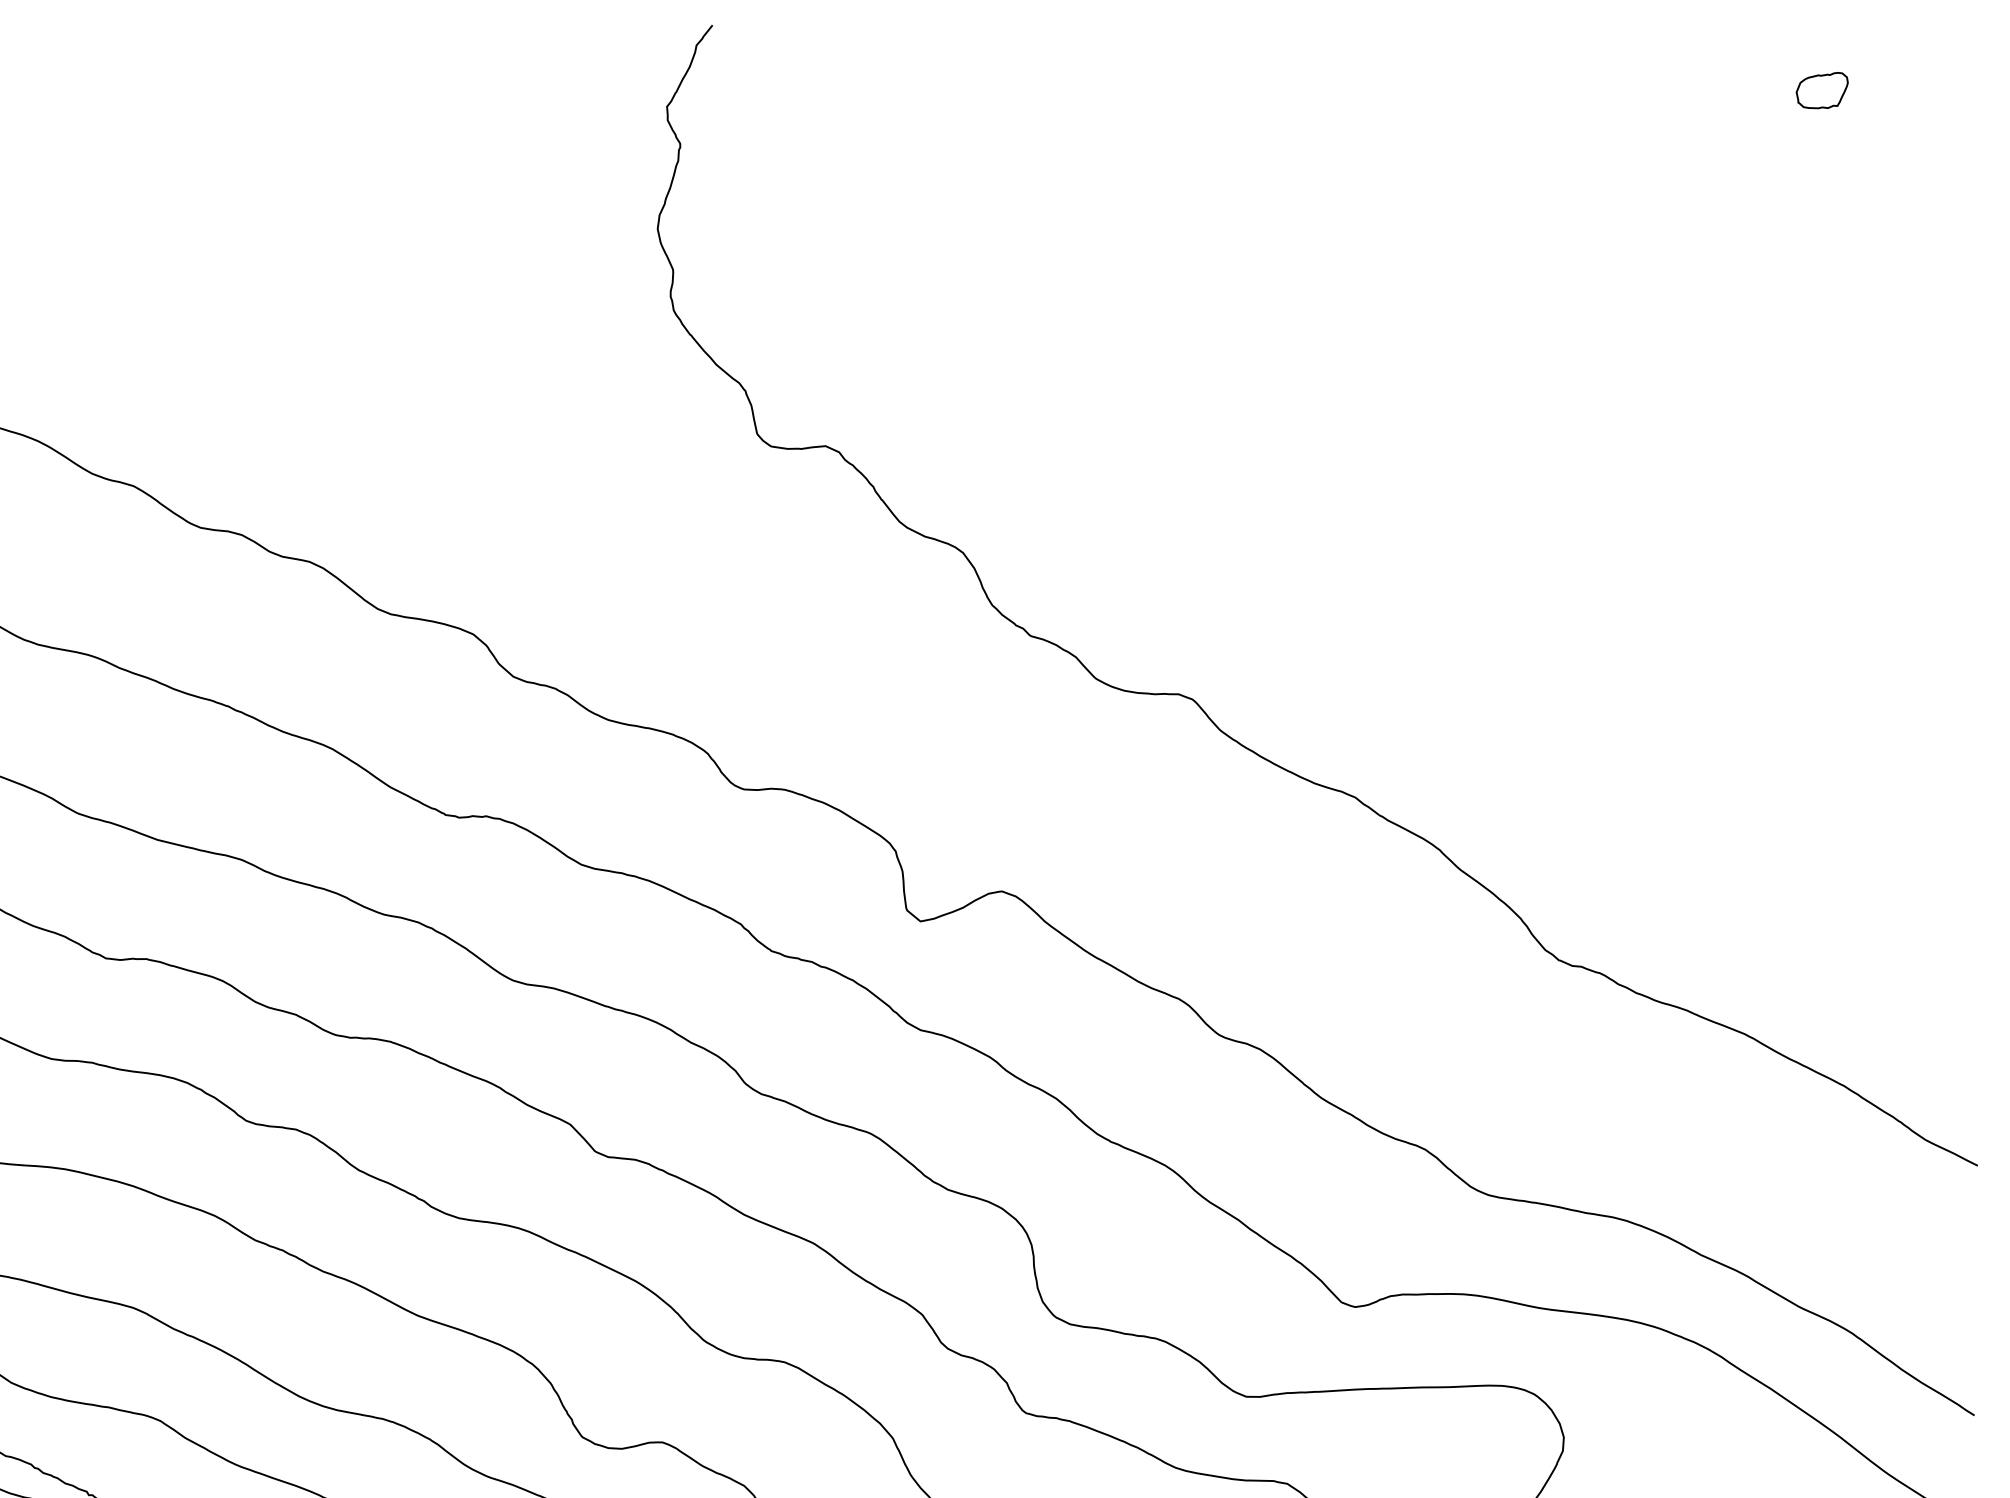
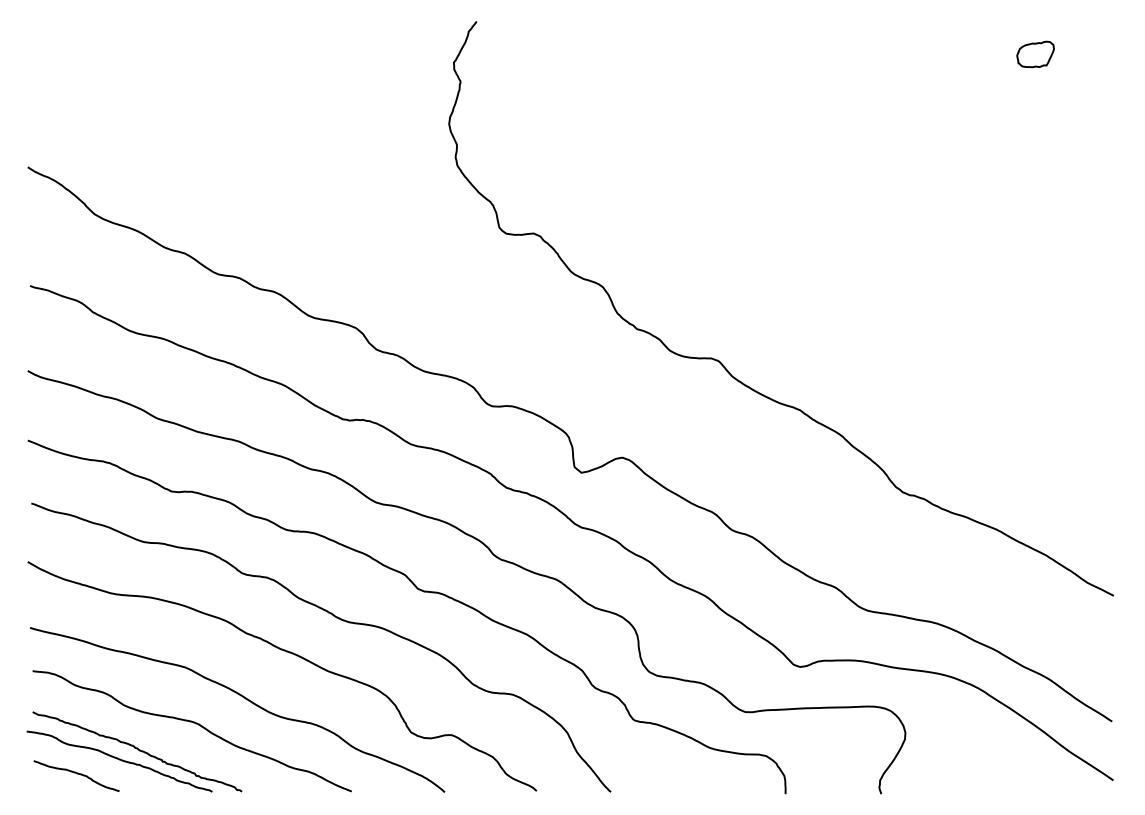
part: (1822, 90) -> (1035, 54), size x1.43

